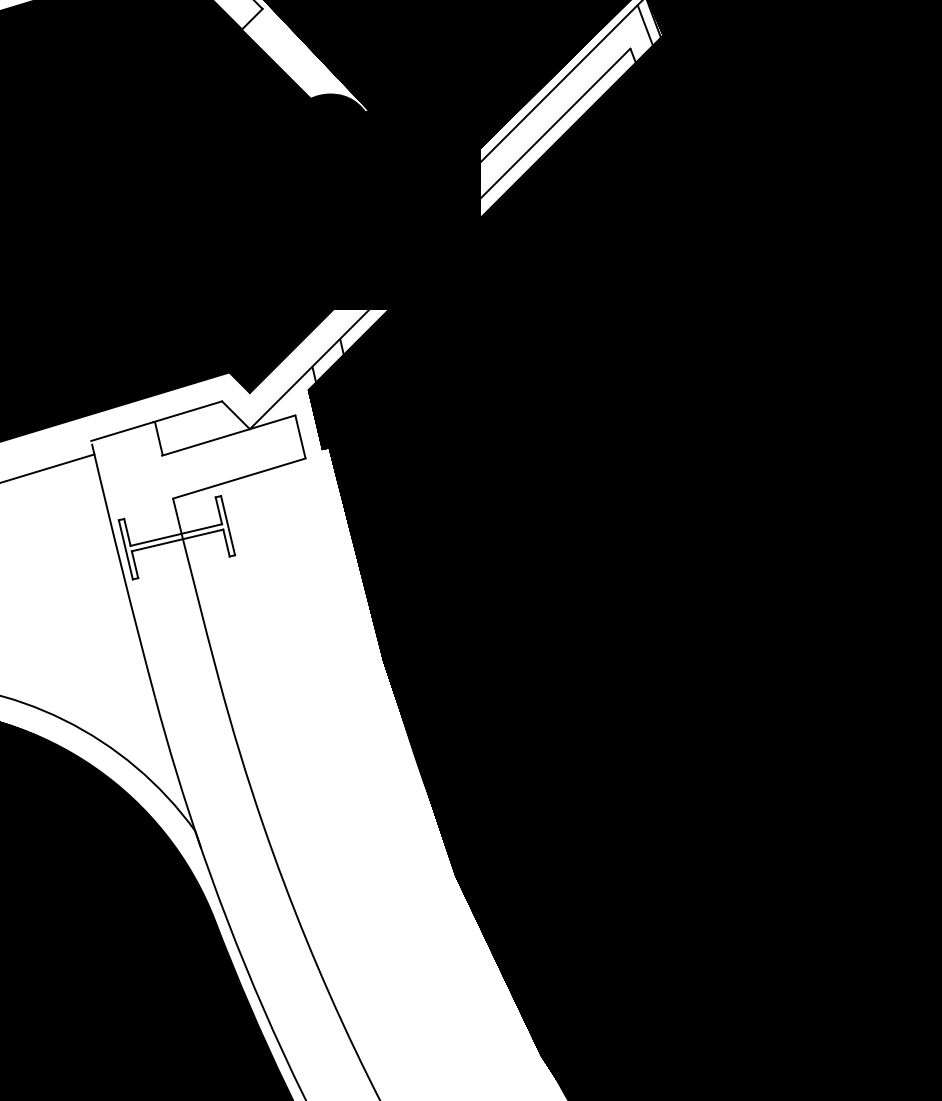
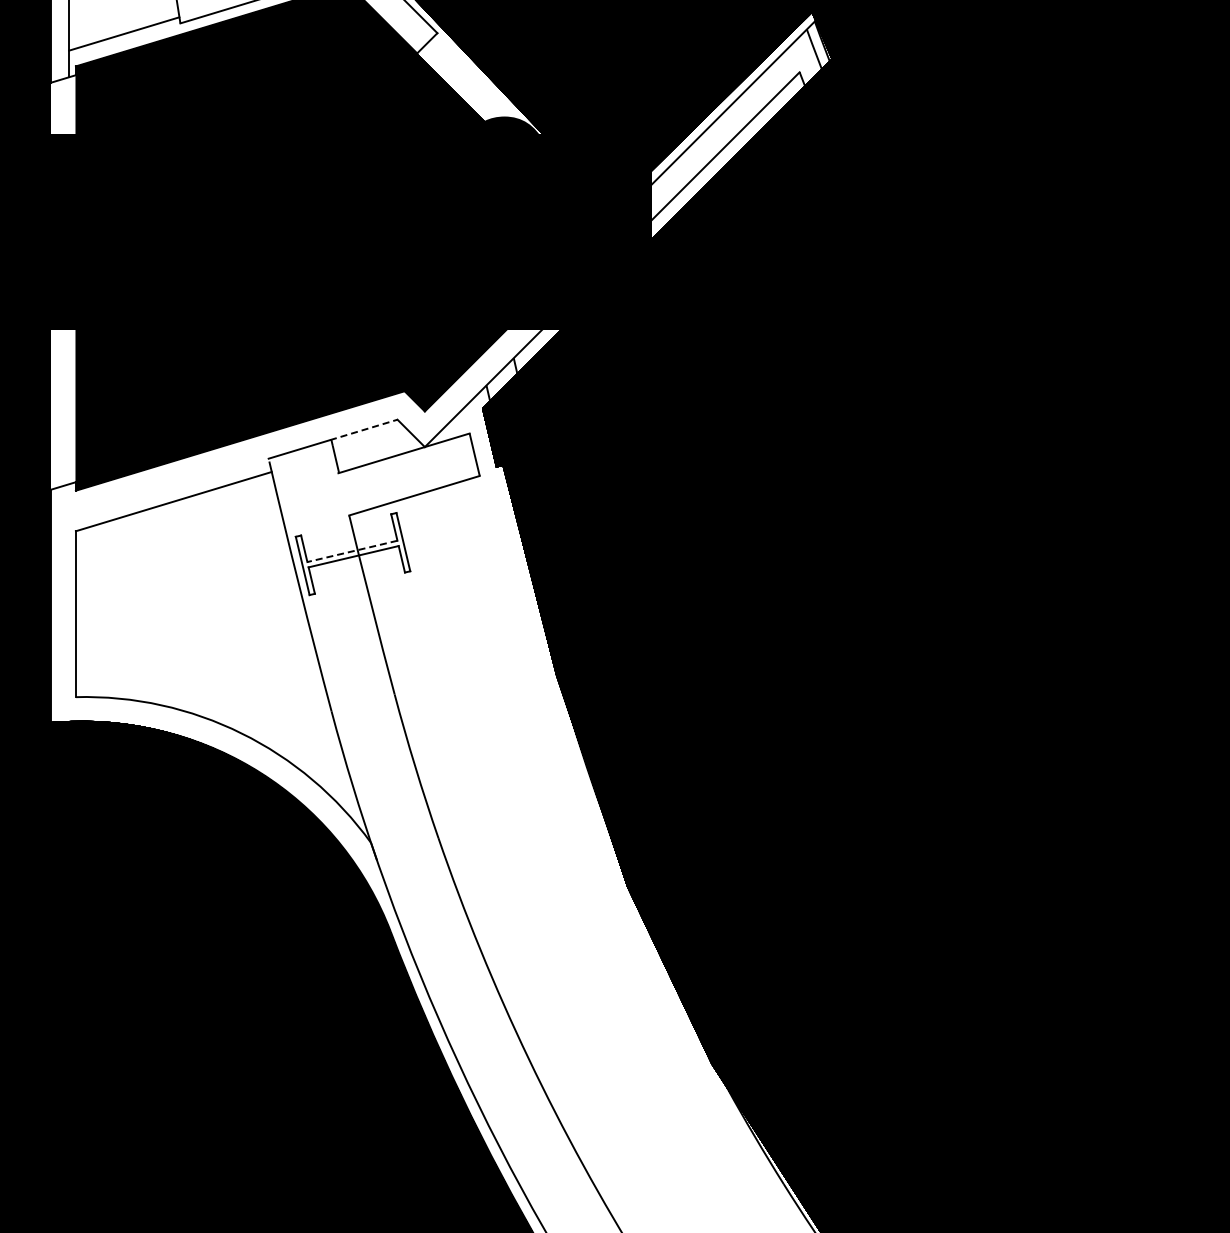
line: (188, 411) -> (364, 429), solid -> dashed
line: (175, 535) -> (351, 551), solid -> dashed

